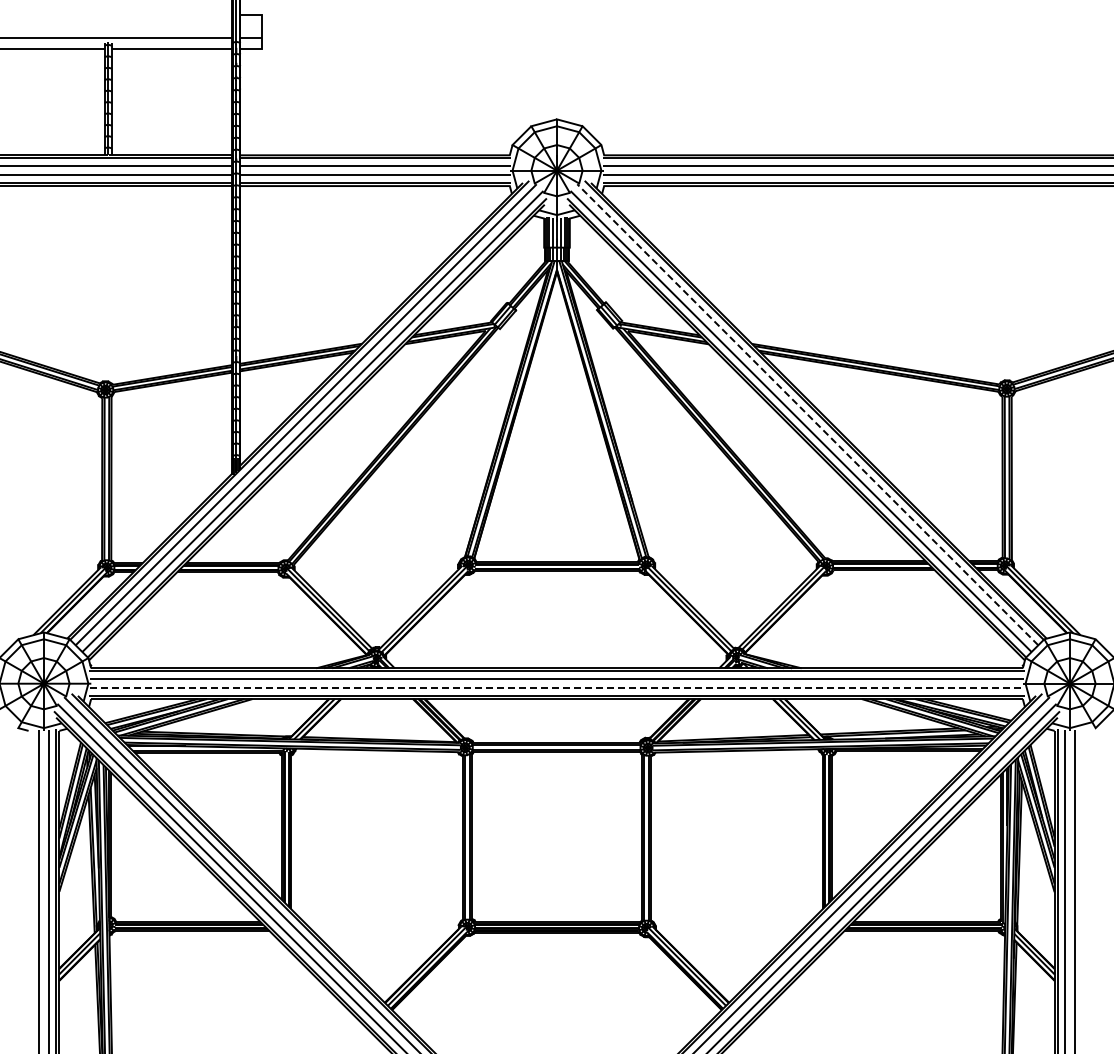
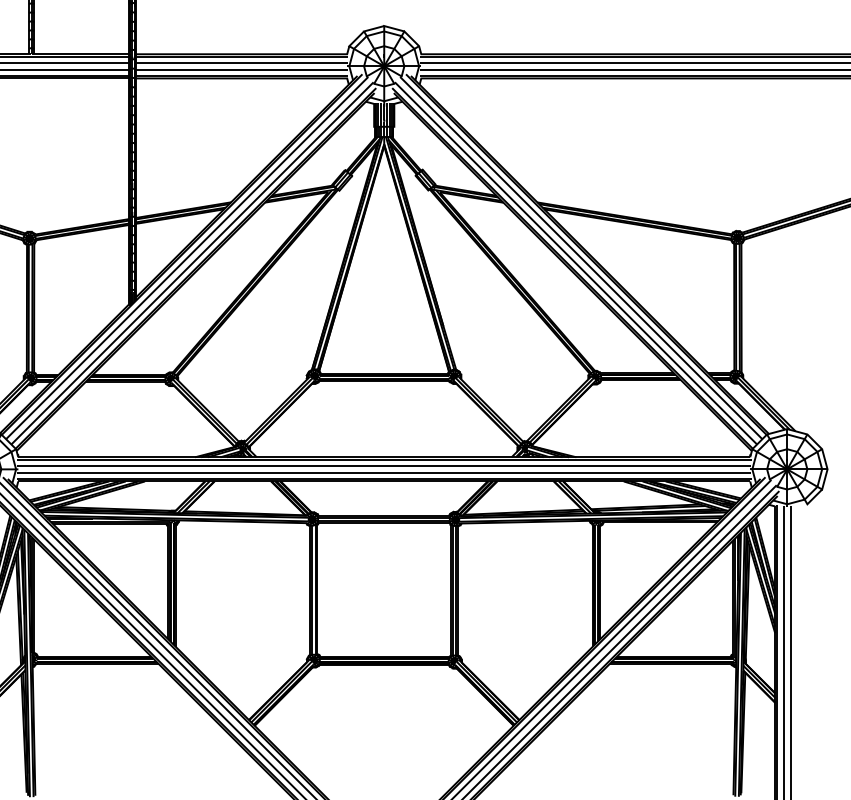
line: (807, 414) -> (581, 257), dashed -> solid
line: (557, 688) -> (384, 473), dashed -> solid

